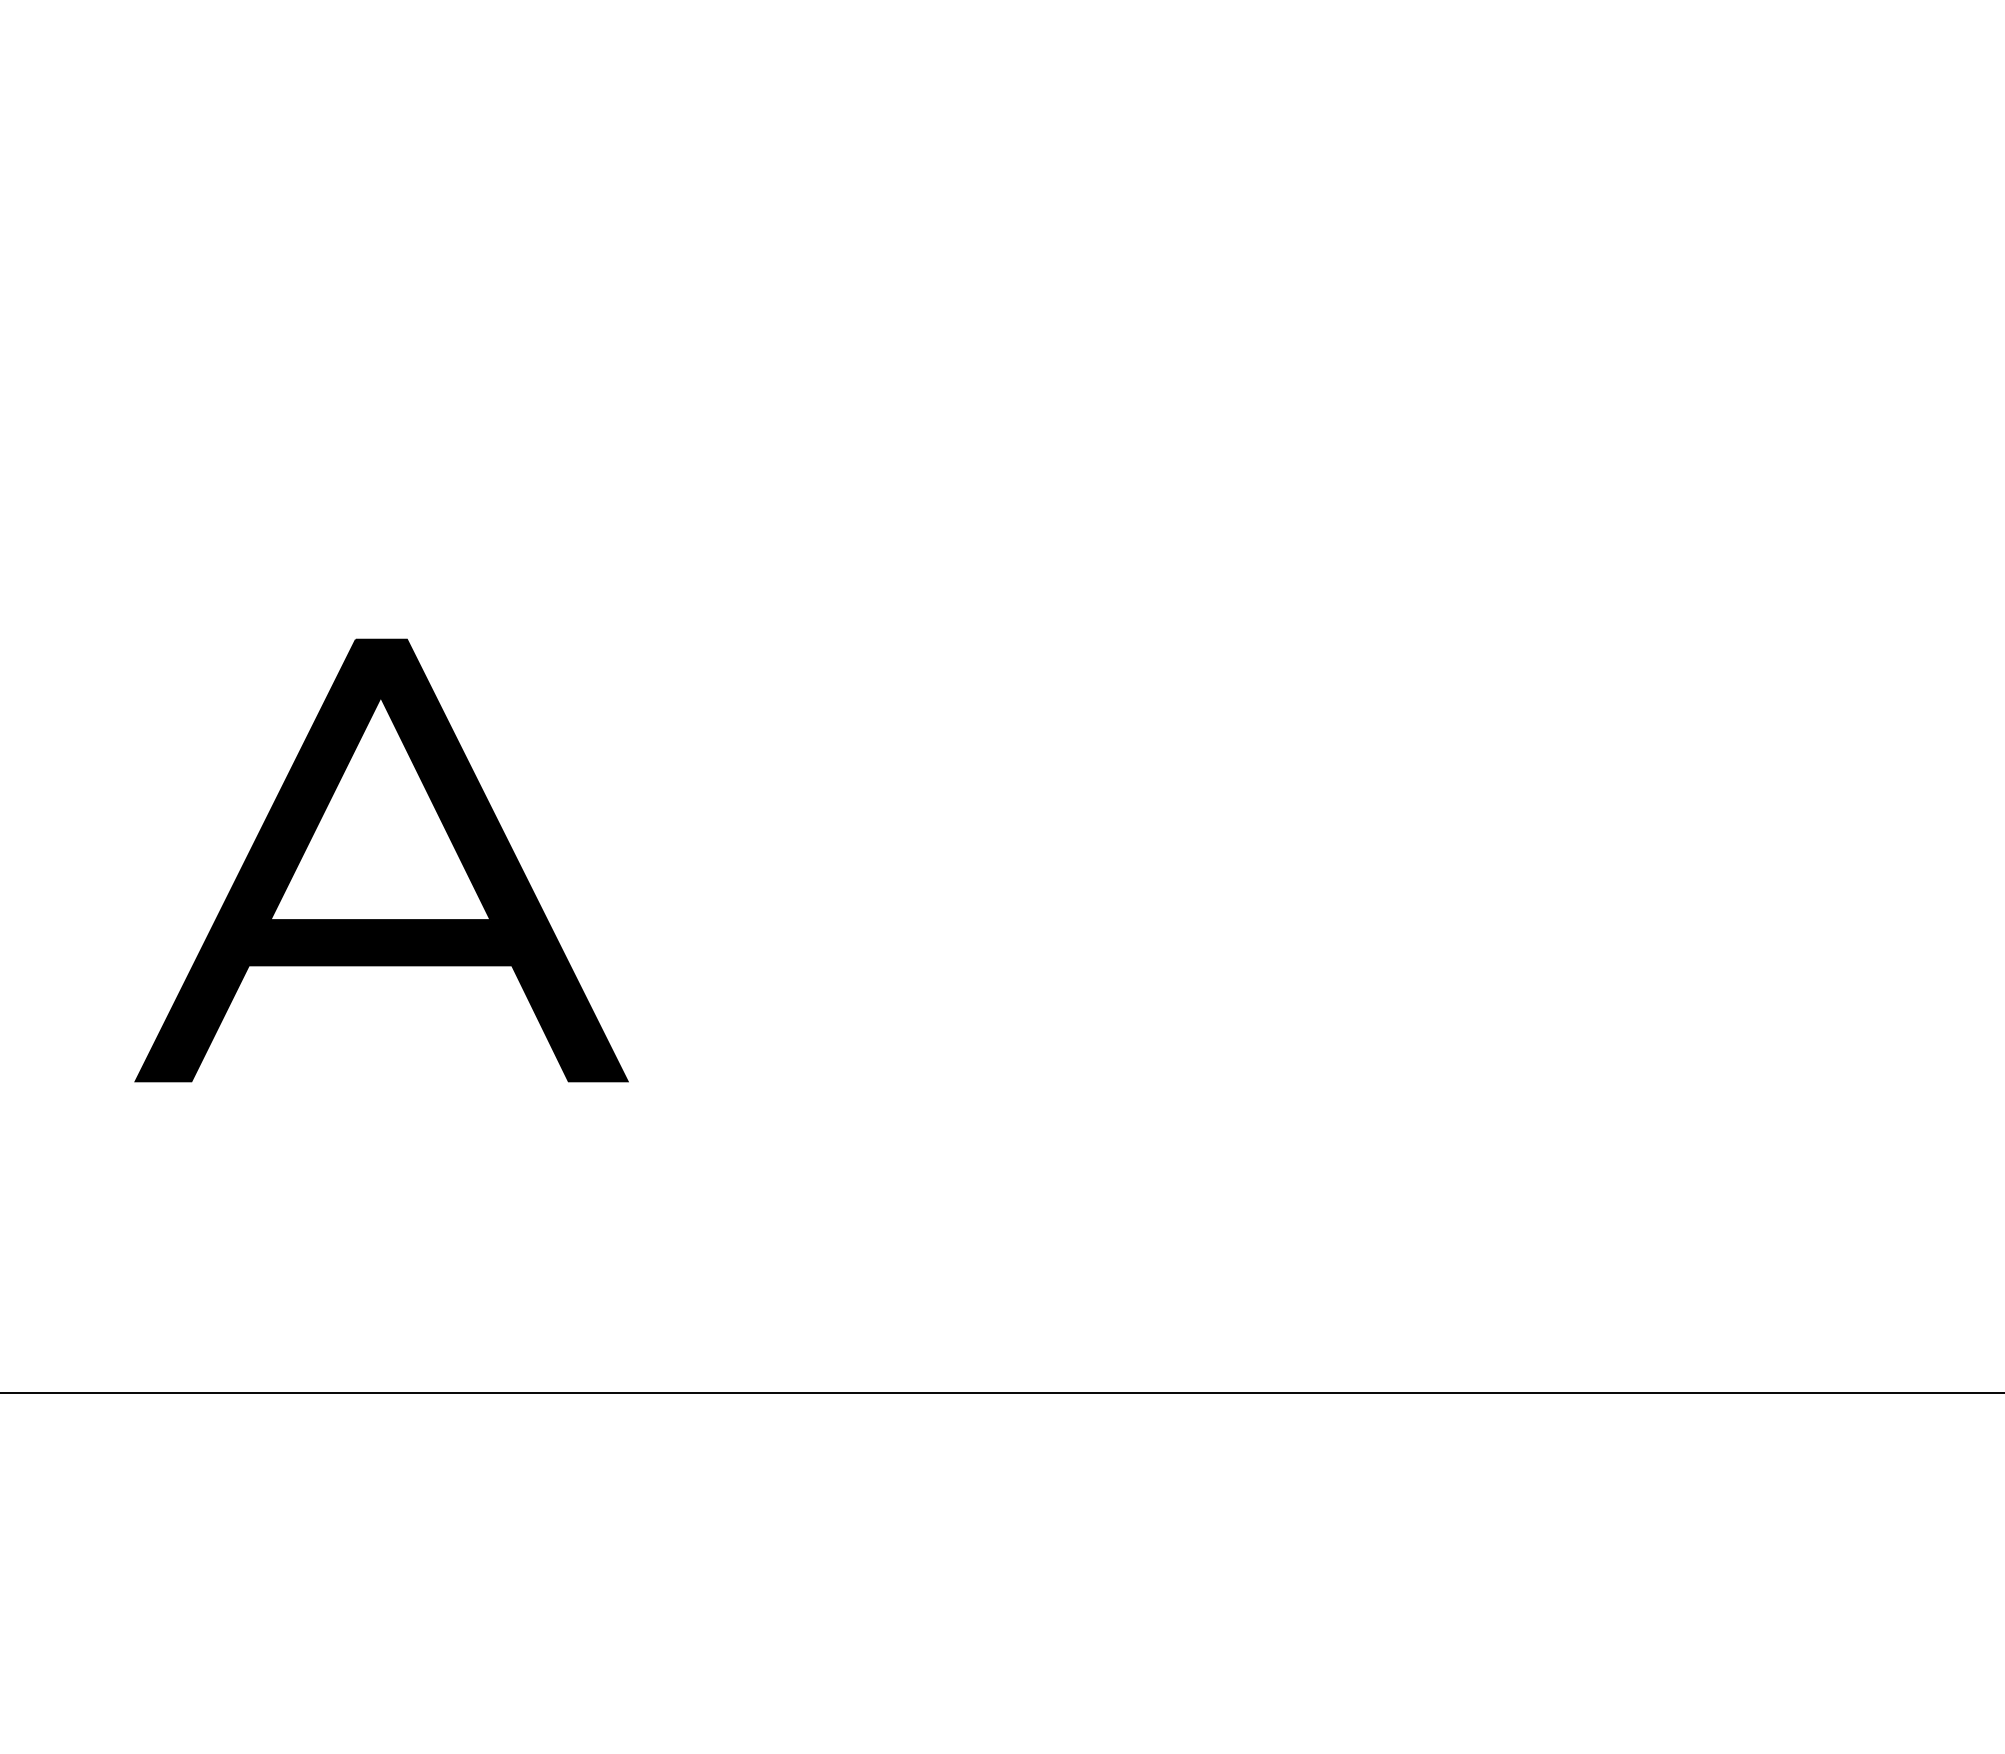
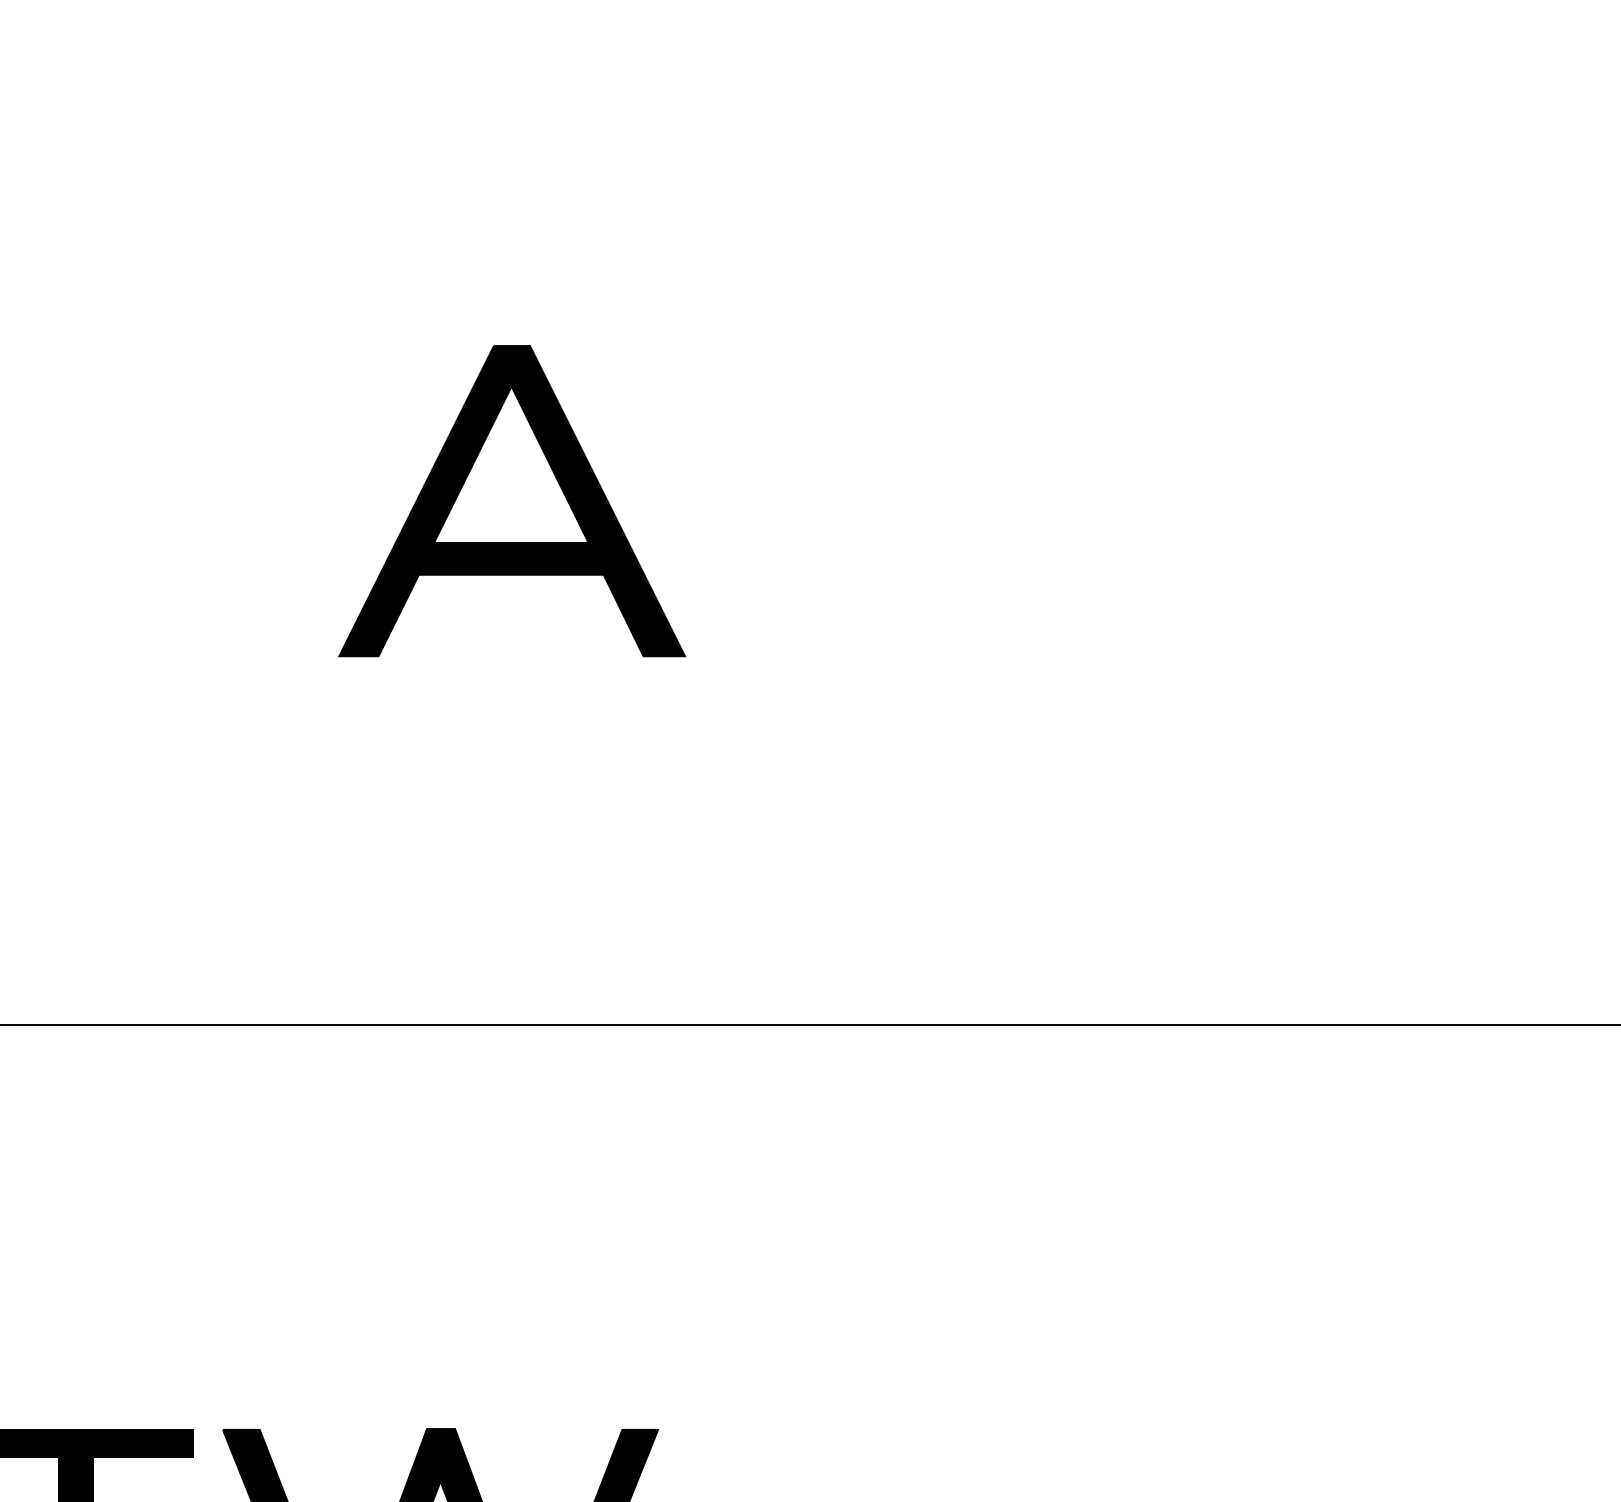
part: (381, 860) -> (512, 501), size x0.71

